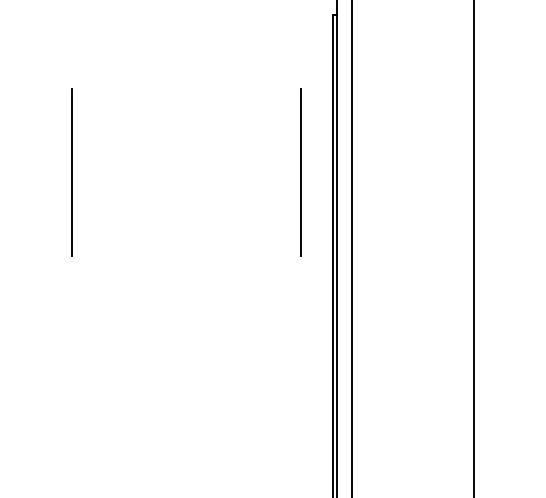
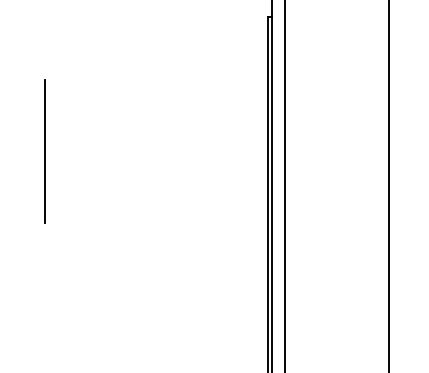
line: (300, 172) -> (240, 152), removed

